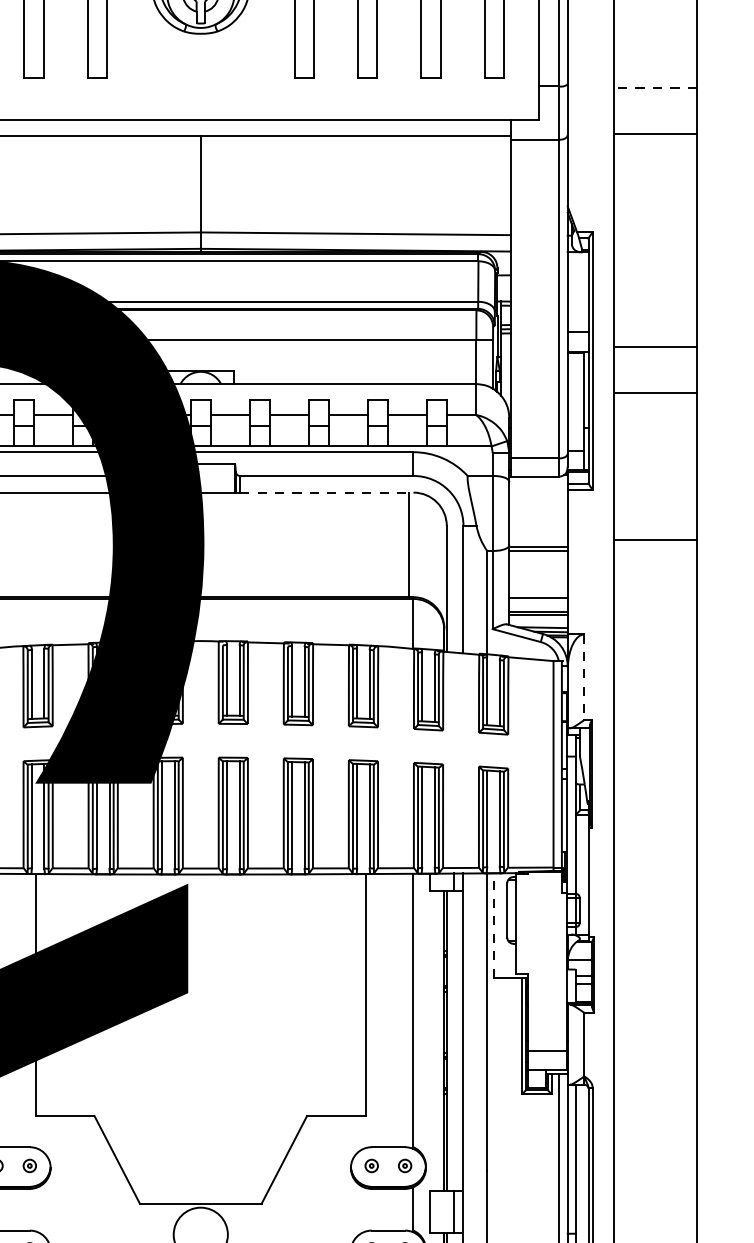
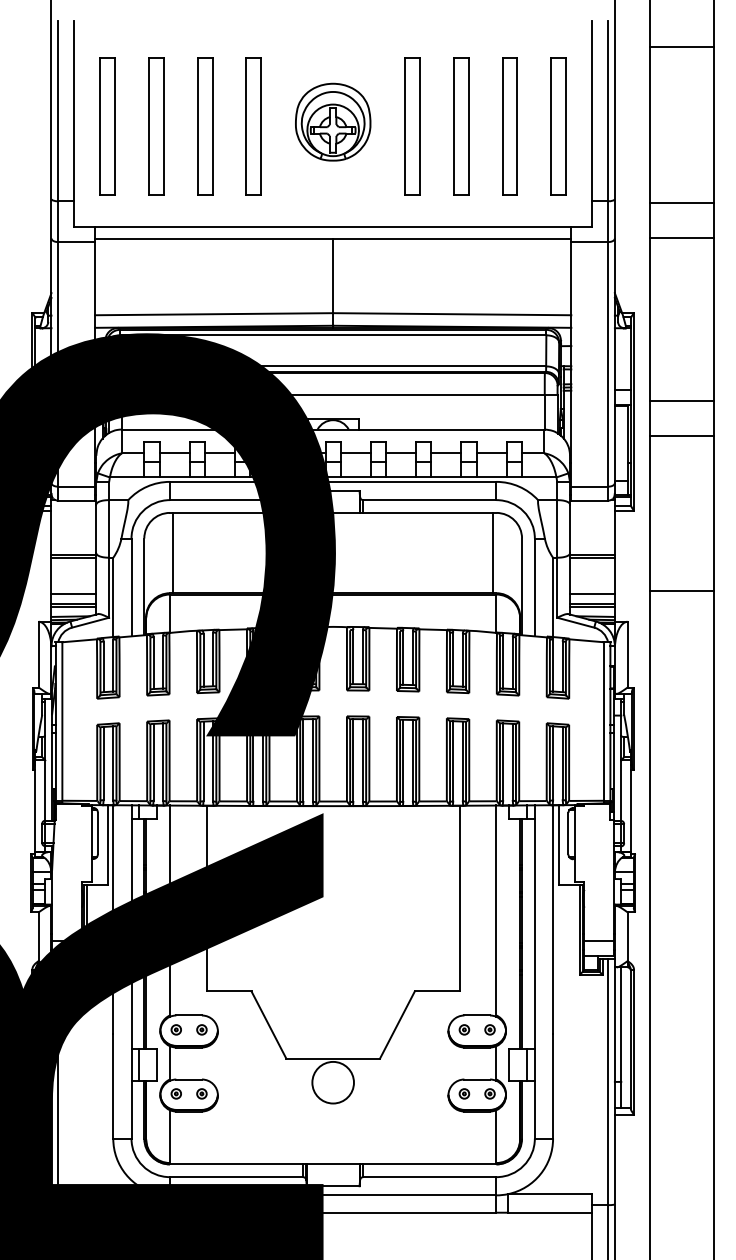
line: (654, 88) -> (681, 202), dashed -> solid
line: (326, 492) -> (429, 512), dashed -> solid
line: (655, 540) -> (682, 591), moved
line: (584, 677) -> (627, 654), dashed -> solid
line: (494, 924) -> (558, 844), dashed -> solid

